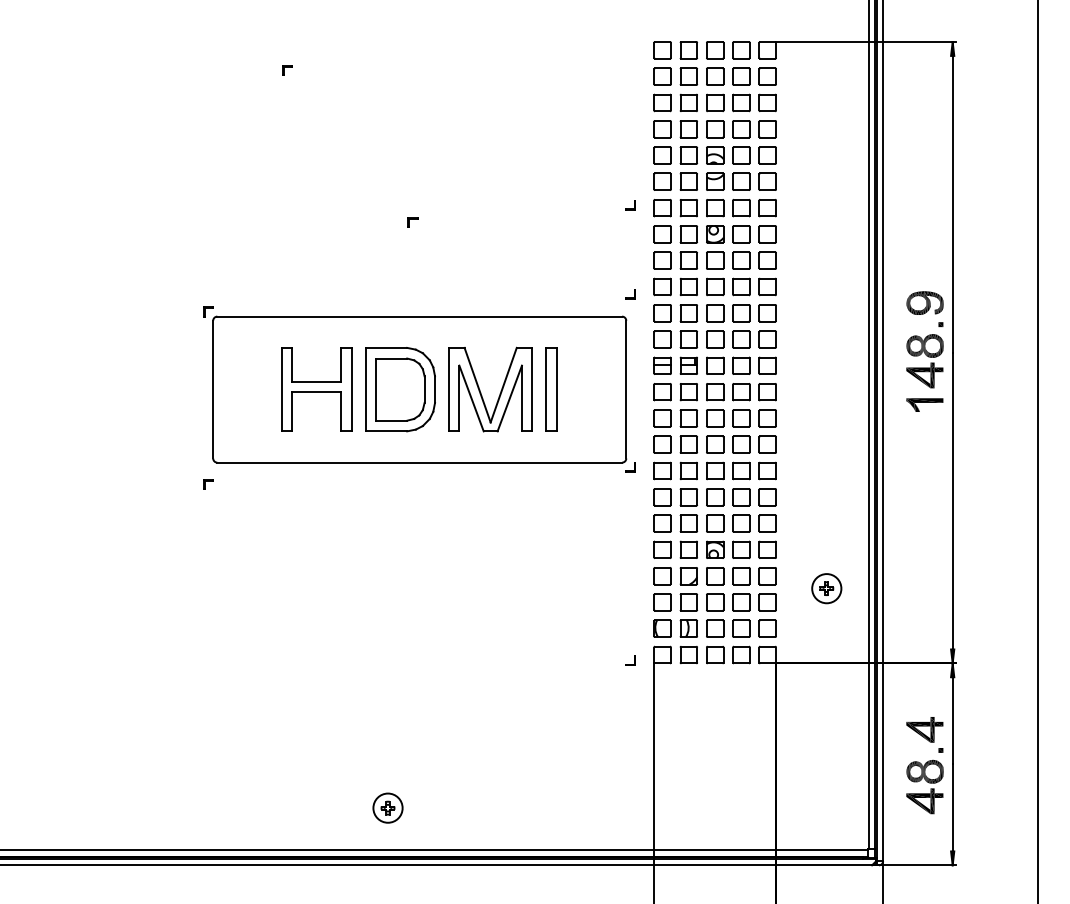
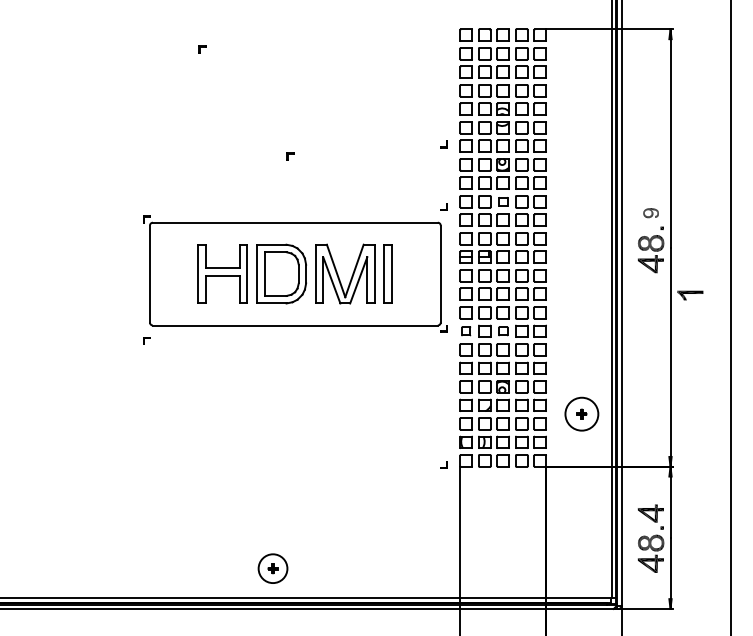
part: (715, 286) -> (503, 201), size x0.7
part: (924, 302) -> (650, 212), size x0.6
part: (924, 404) -> (690, 295), moved
part: (662, 470) -> (466, 331), size x0.7
part: (715, 470) -> (503, 331), size x0.7
circle: (826, 588) -> (581, 414), size x1.6
circle: (387, 807) -> (272, 568), size x1.4

